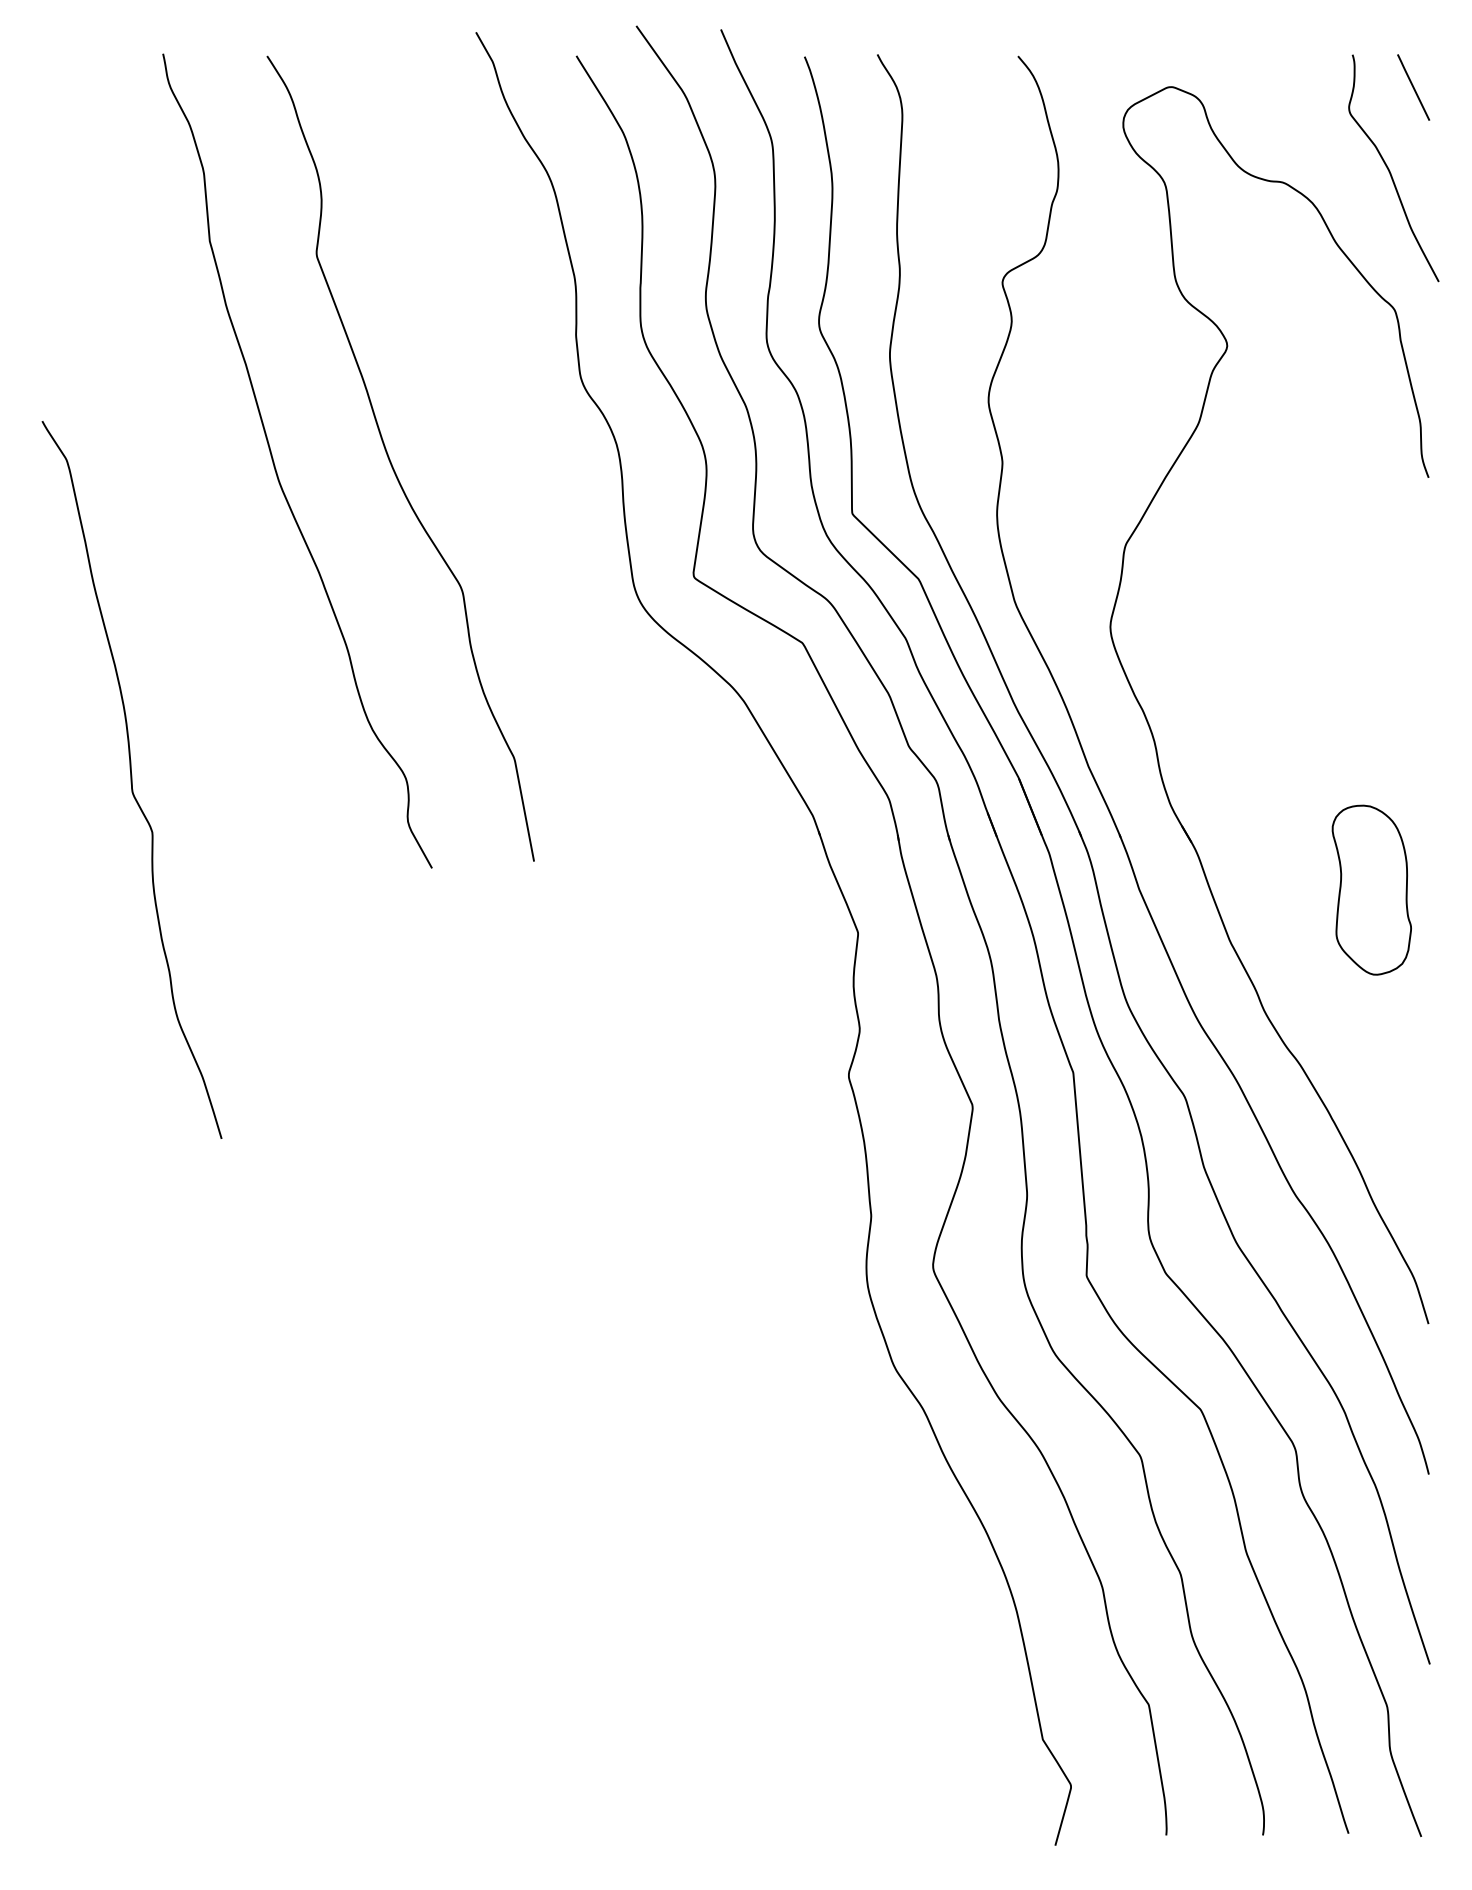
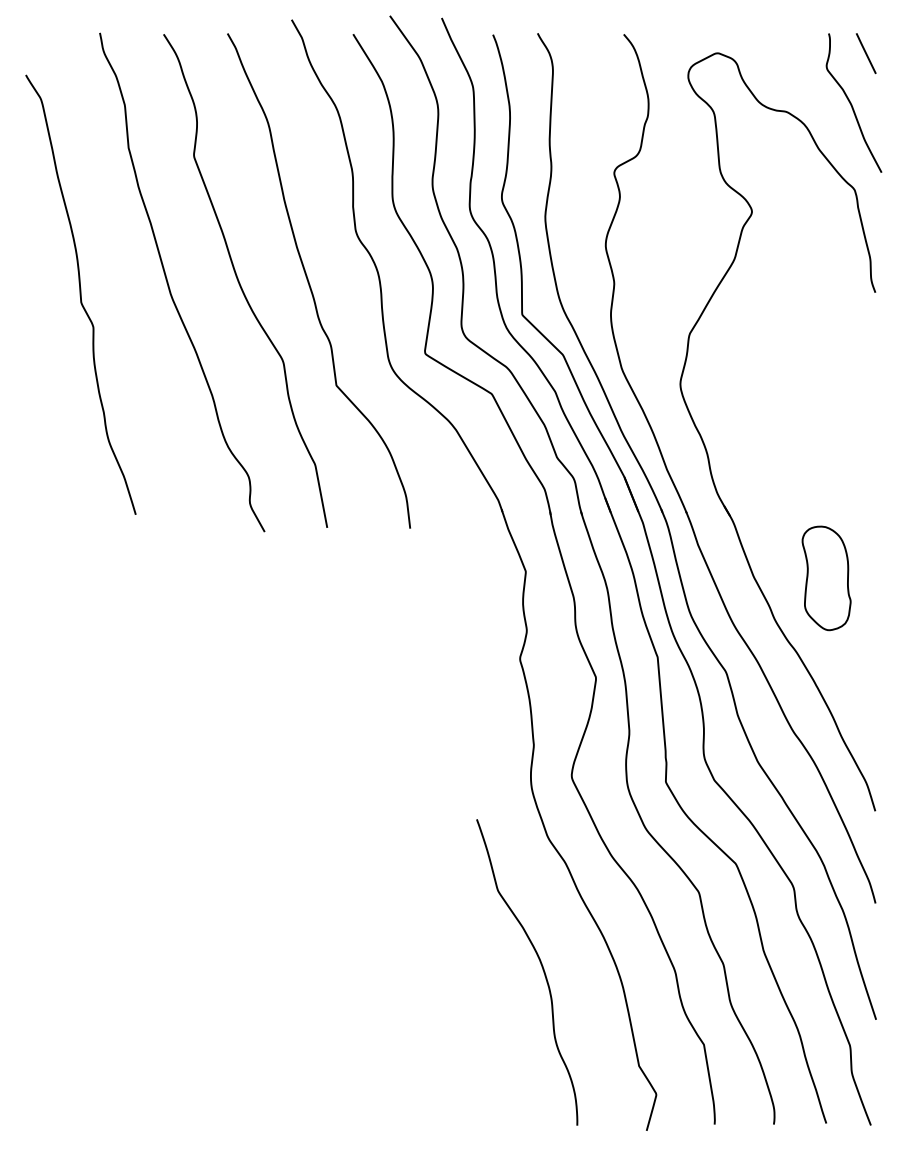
curve: (506, 464) -> (310, 284), added
curve: (131, 779) -> (80, 294), moved
part: (1371, 890) -> (826, 578), moved
curve: (883, 1579) -> (541, 967), added

